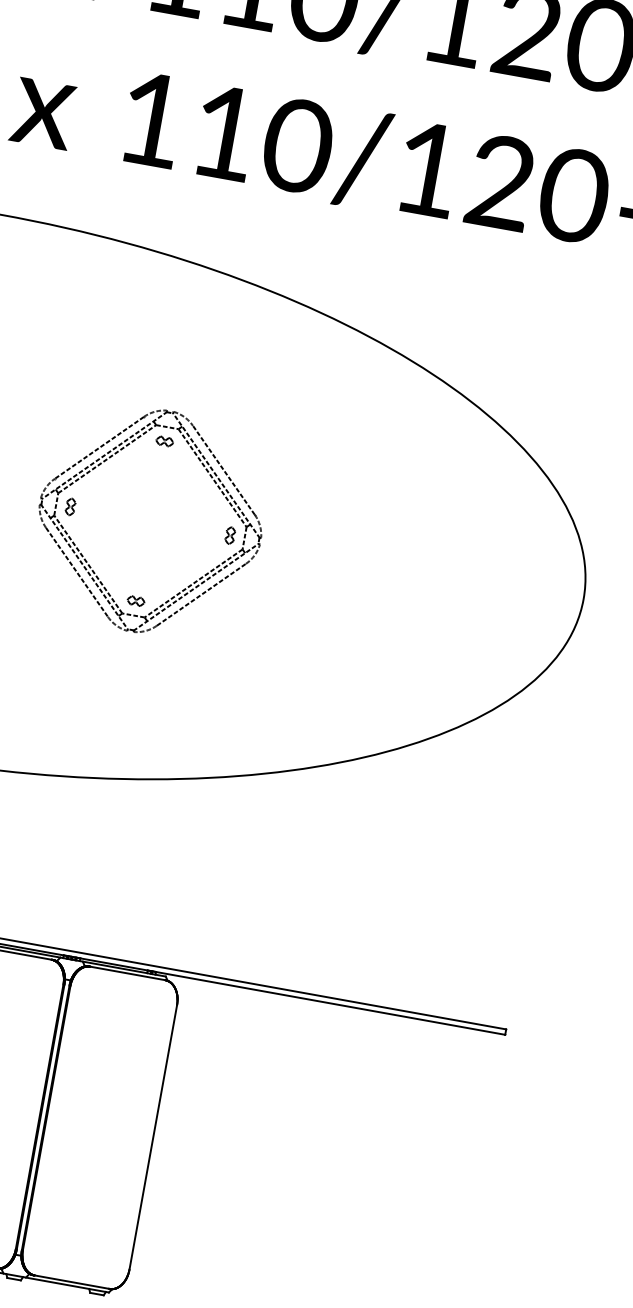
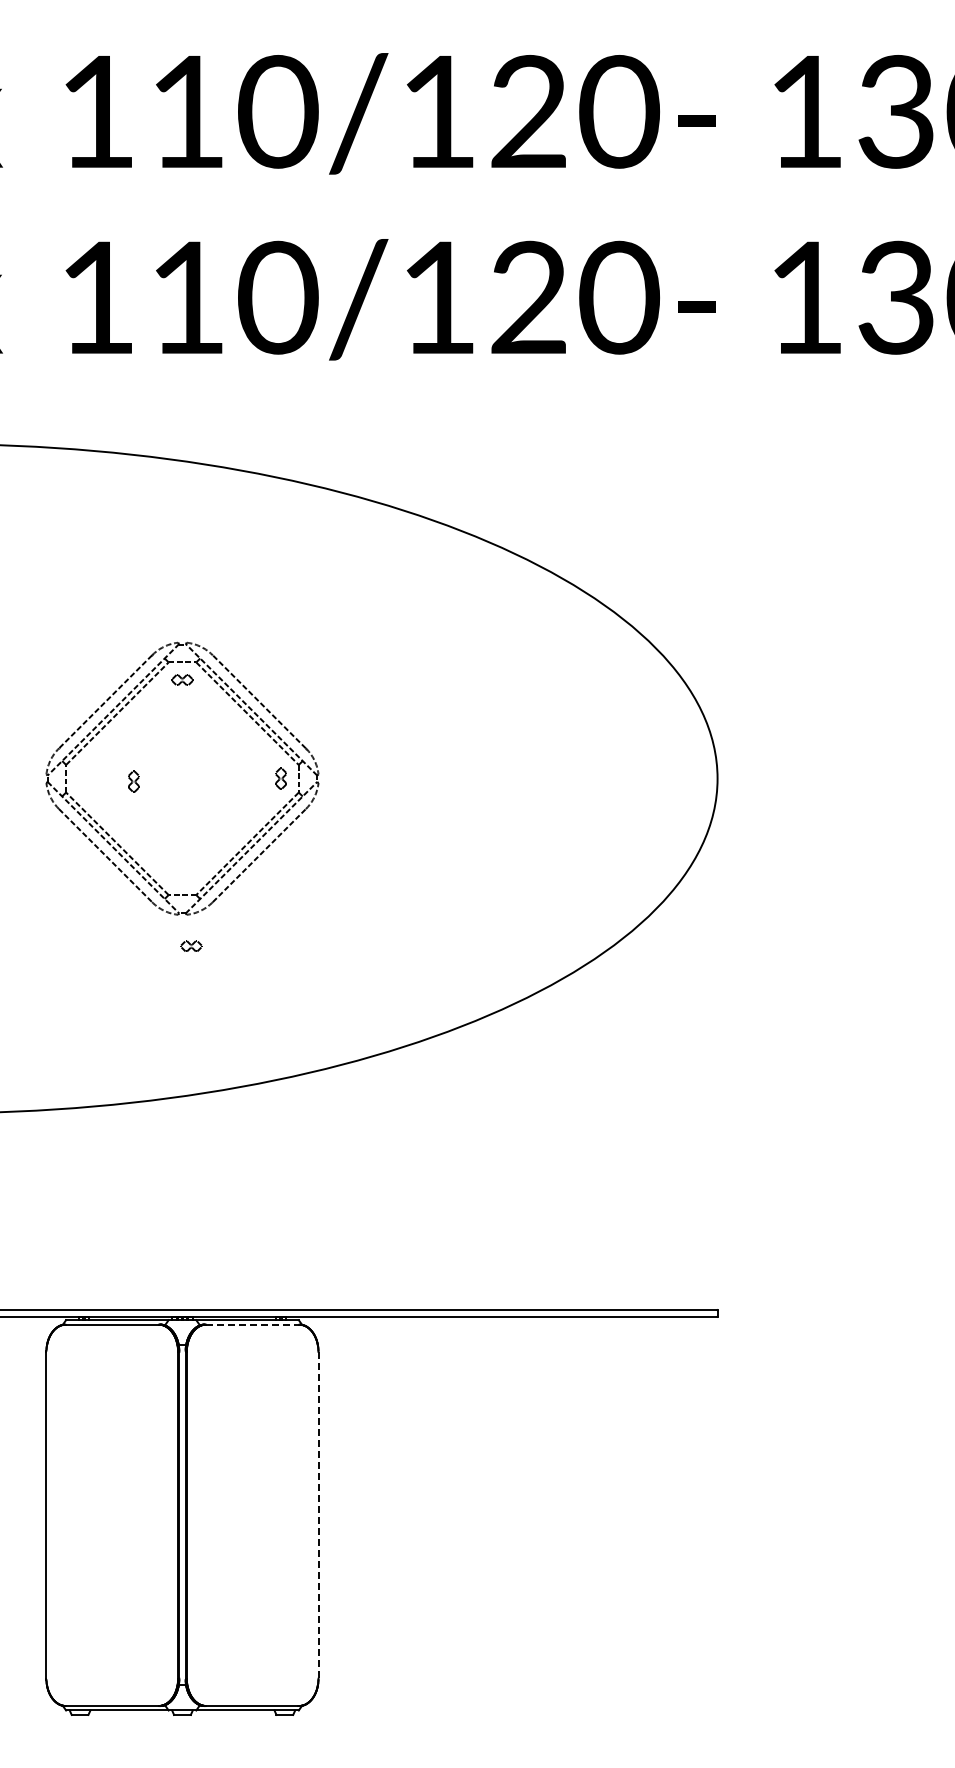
part: (70, 506) -> (133, 781), moved
part: (136, 600) -> (191, 945), moved
line: (127, 973) -> (252, 1324), solid -> dashed
line: (153, 1137) -> (318, 1515), solid -> dashed

